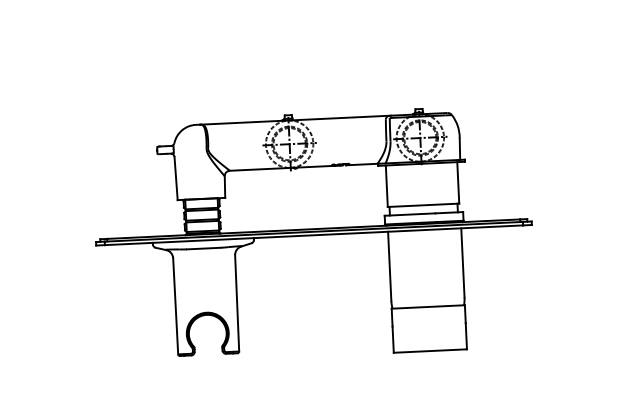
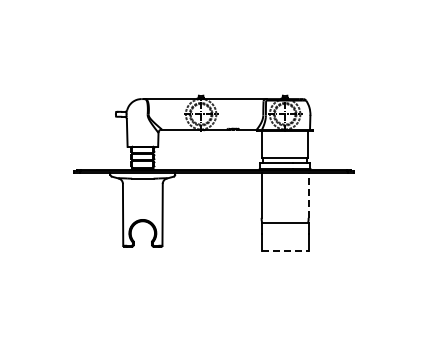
line: (462, 262) -> (308, 195), solid -> dashed
line: (430, 351) -> (285, 251), solid -> dashed

